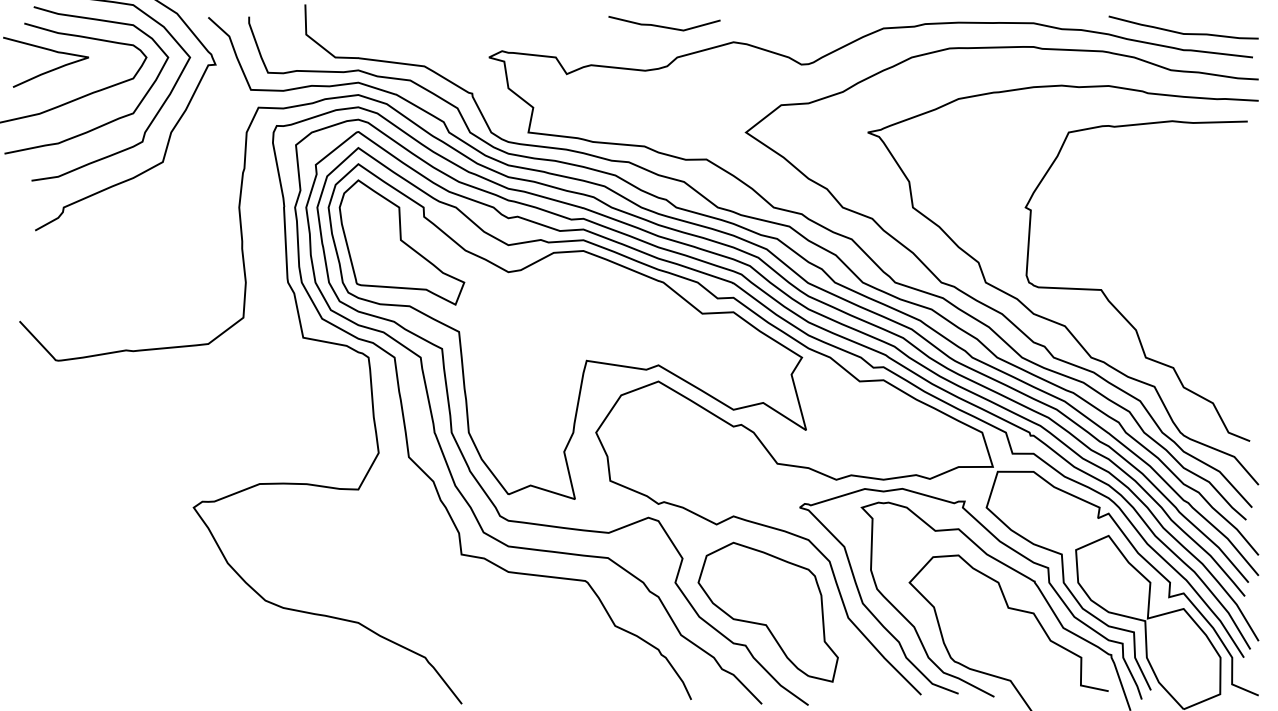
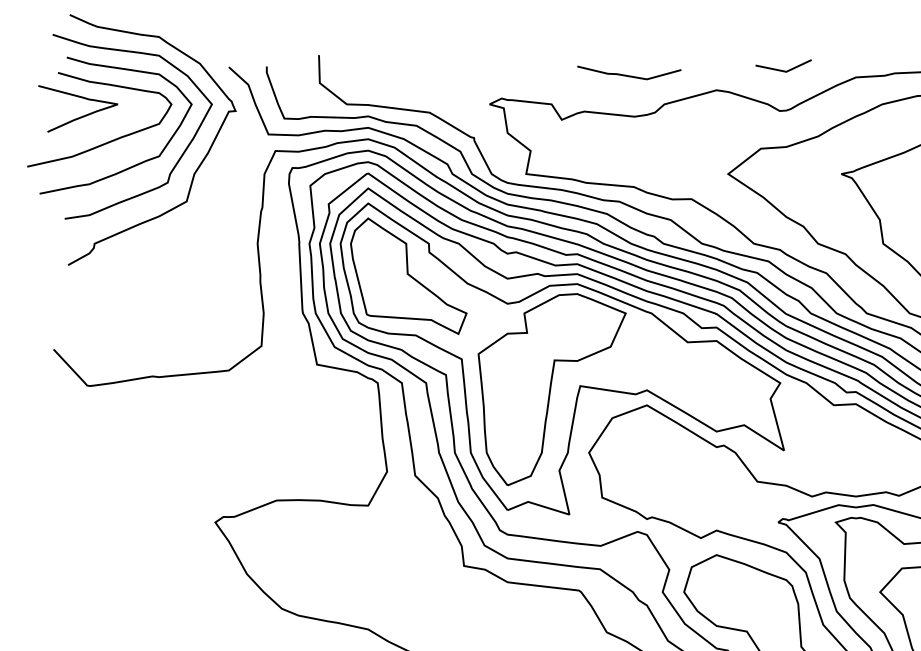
line: (805, 20) -> (783, 70), added
line: (664, 26) -> (629, 75), moved
part: (556, 364) -> (552, 389), added

